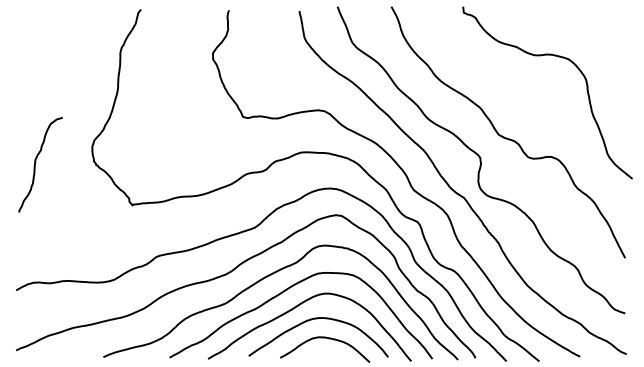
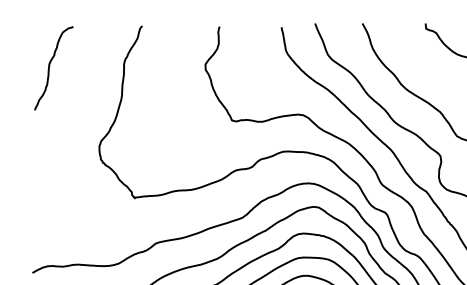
curve: (36, 162) -> (50, 66), moved

